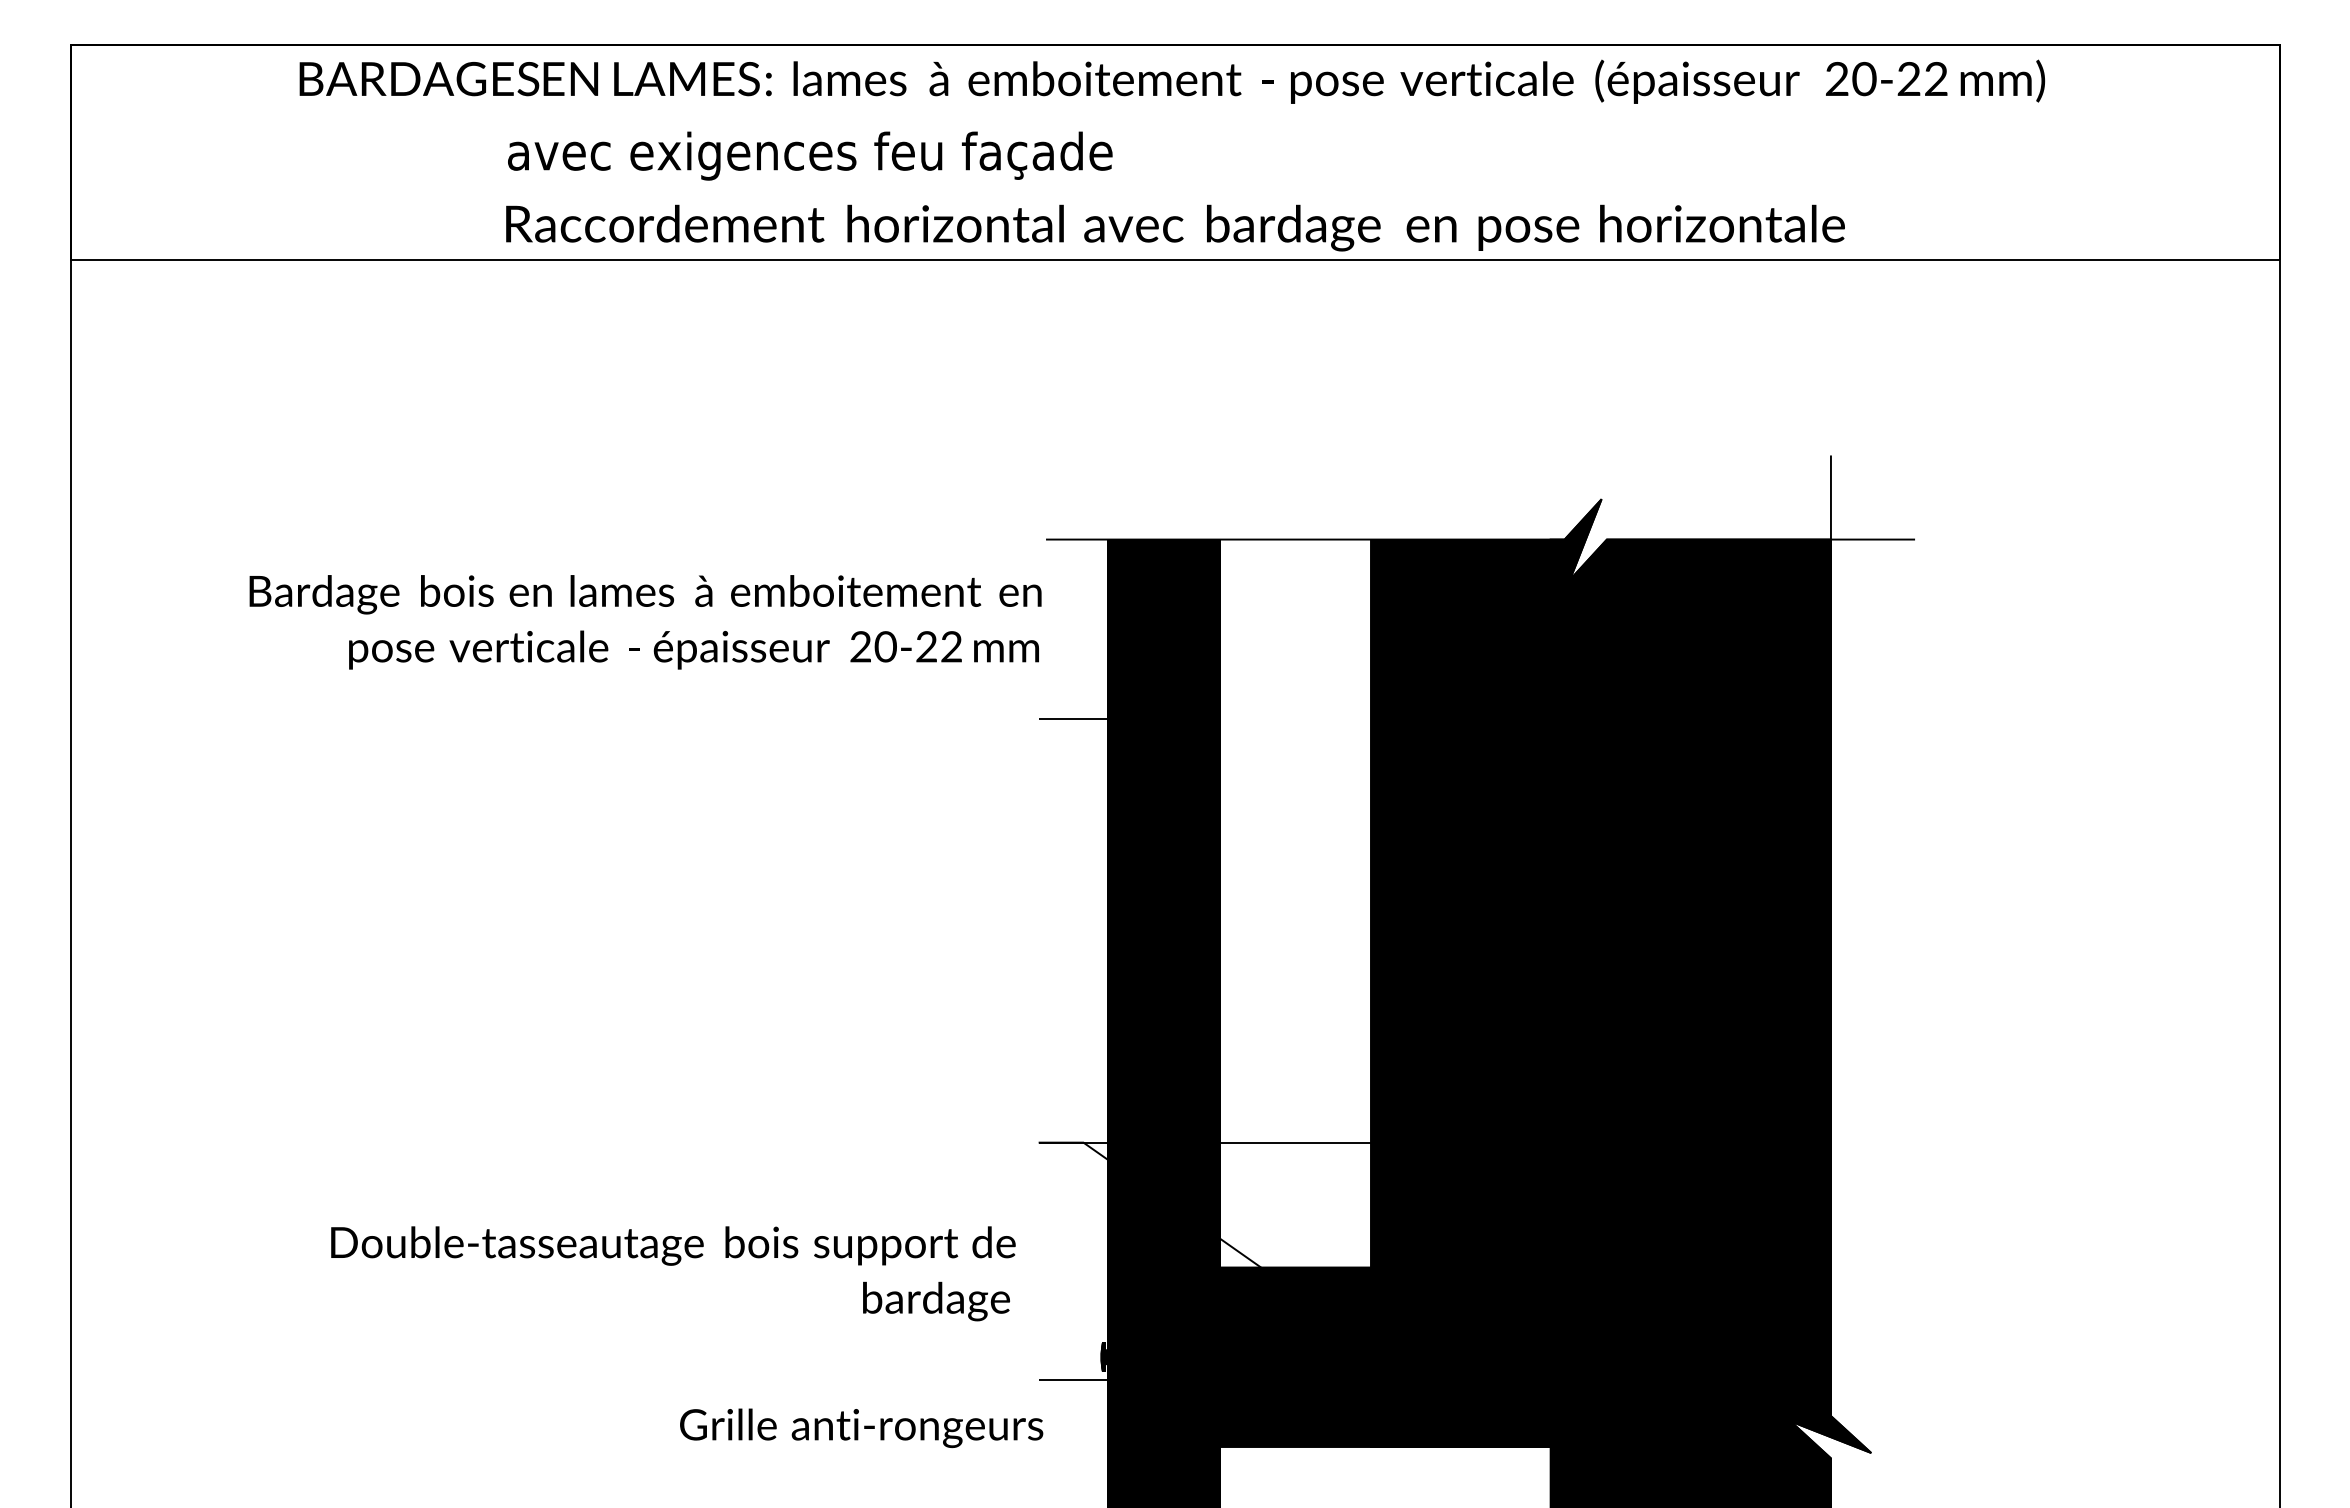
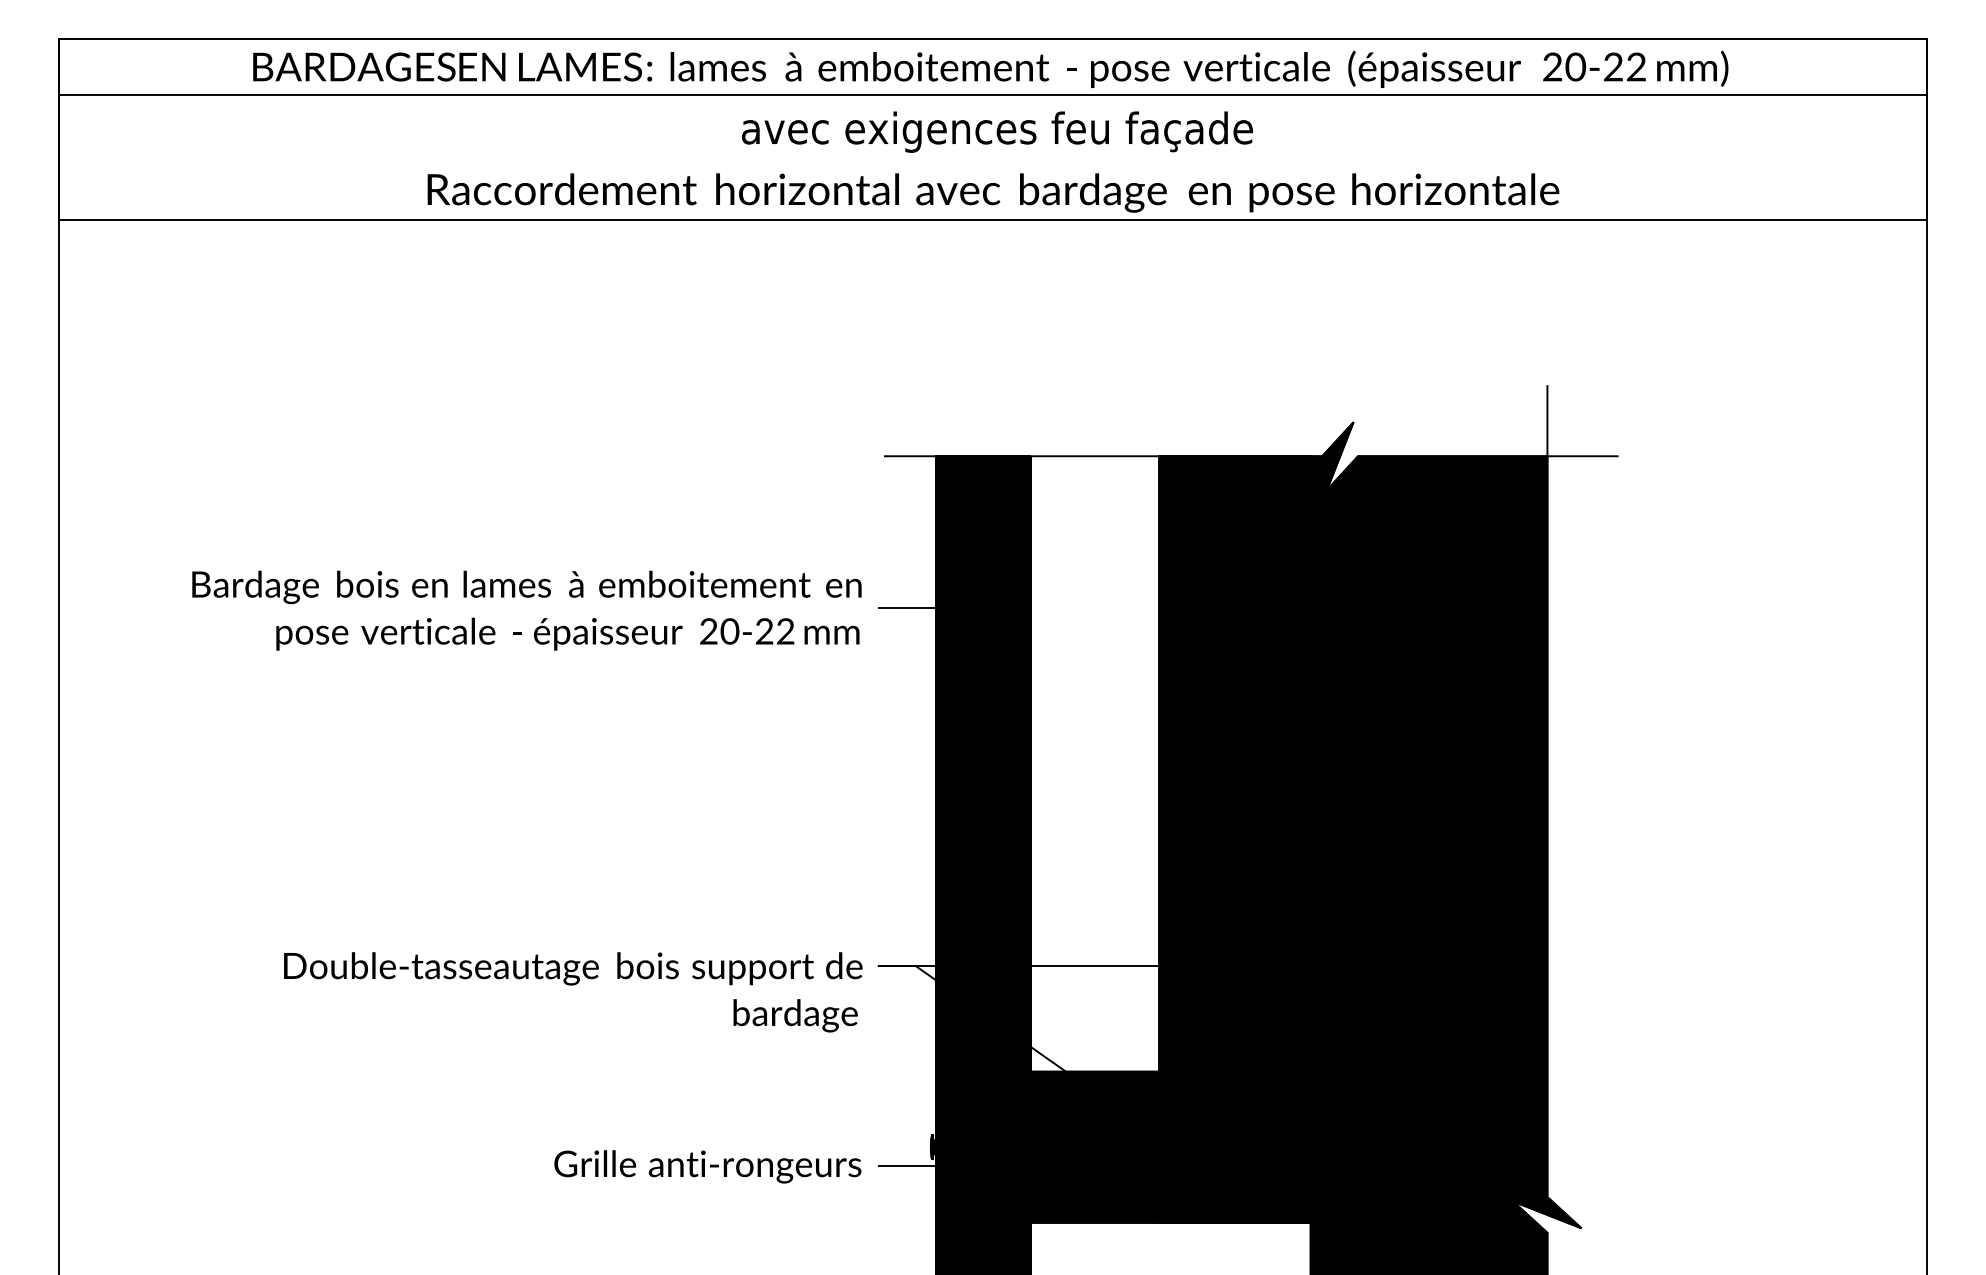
line: (1174, 112) -> (992, 95), added
text: (810, 155) -> (997, 131), moved
text: (645, 622) -> (526, 610), moved
text: (673, 1273) -> (573, 992), moved
text: (861, 1428) -> (707, 1167), moved

